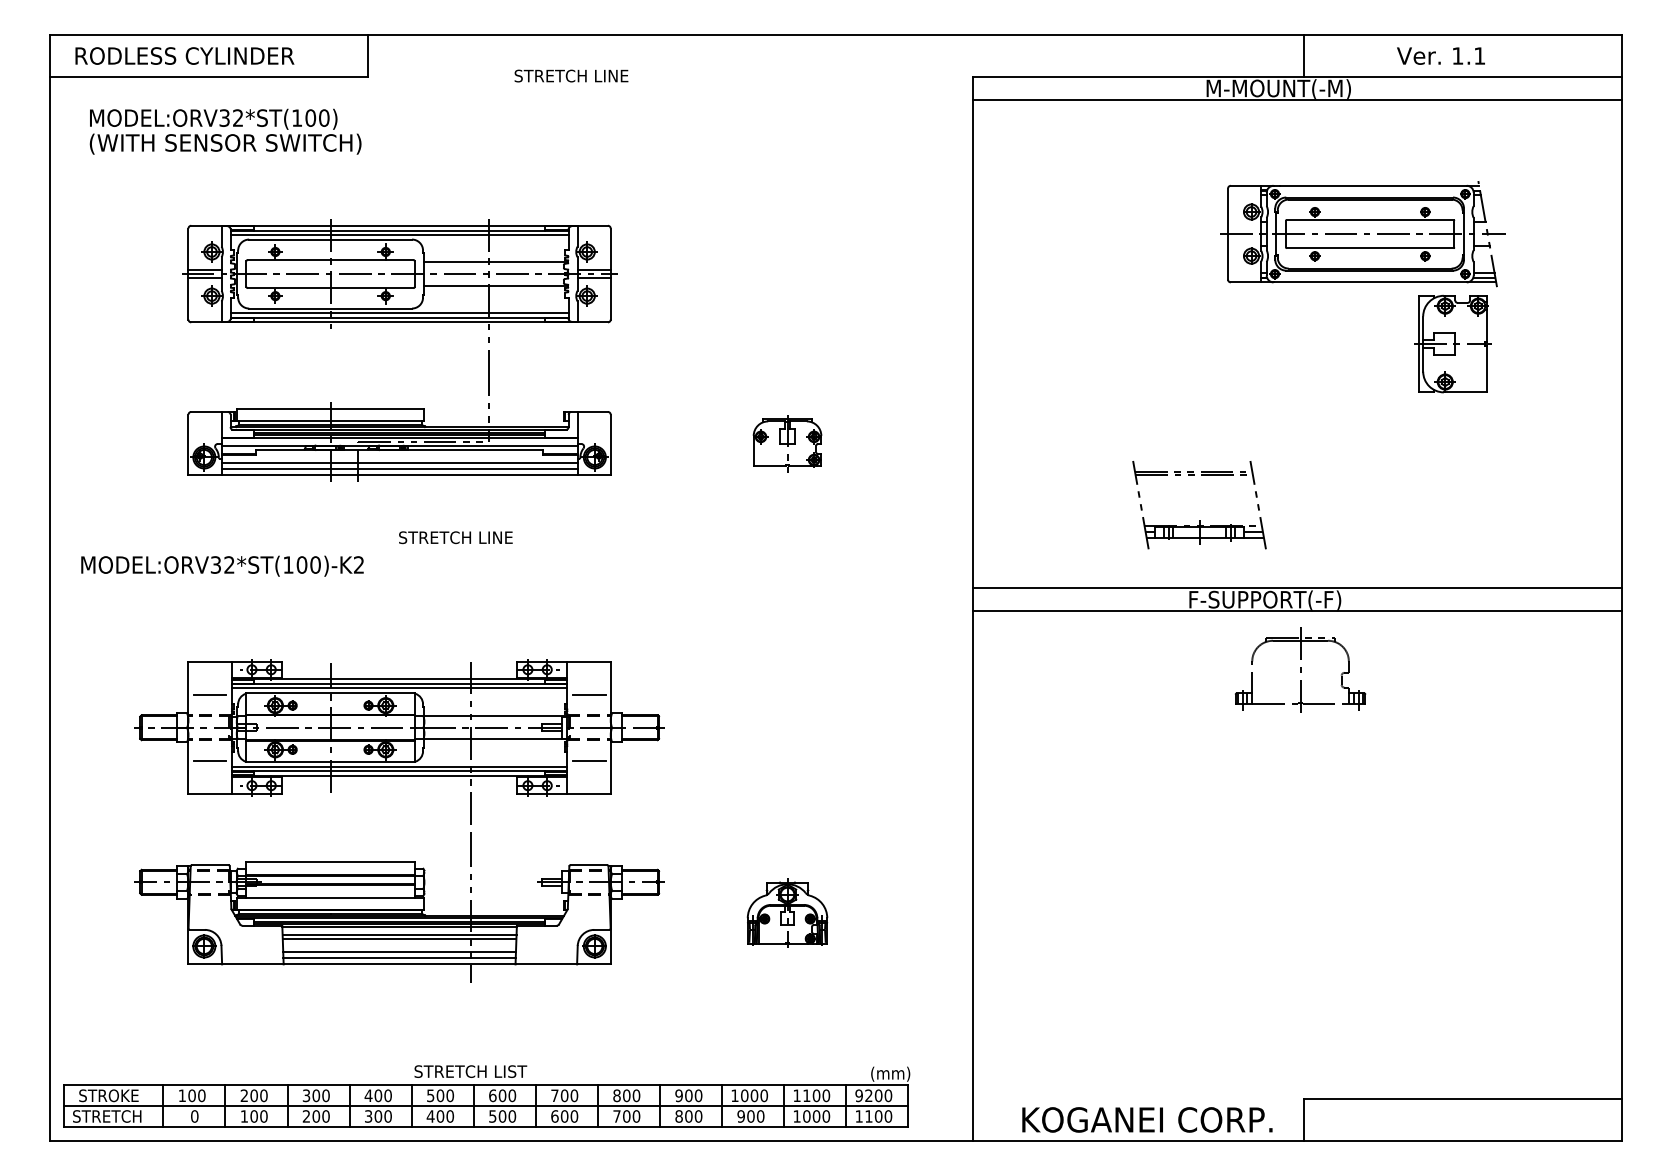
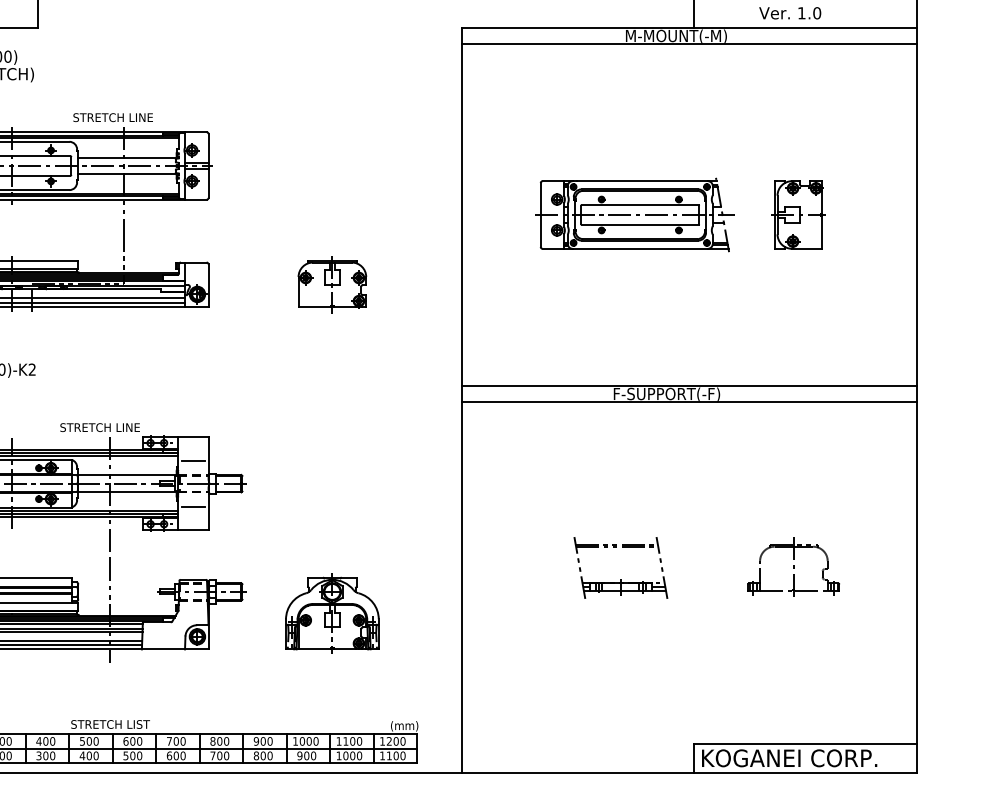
text: (1479, 55) -> (816, 12), 1.1 -> 1.0
text: (571, 75) -> (113, 117), moved
part: (1362, 234) -> (634, 215), moved
part: (787, 443) -> (332, 284), size x1.43
part: (1199, 520) -> (620, 578), moved
text: (455, 537) -> (99, 427), moved
part: (1300, 669) -> (793, 566), moved
part: (787, 912) -> (332, 613), size x1.67
text: (858, 1095) -> (382, 741), 9200 -> 1200
text: (1147, 1119) -> (789, 758), moved

